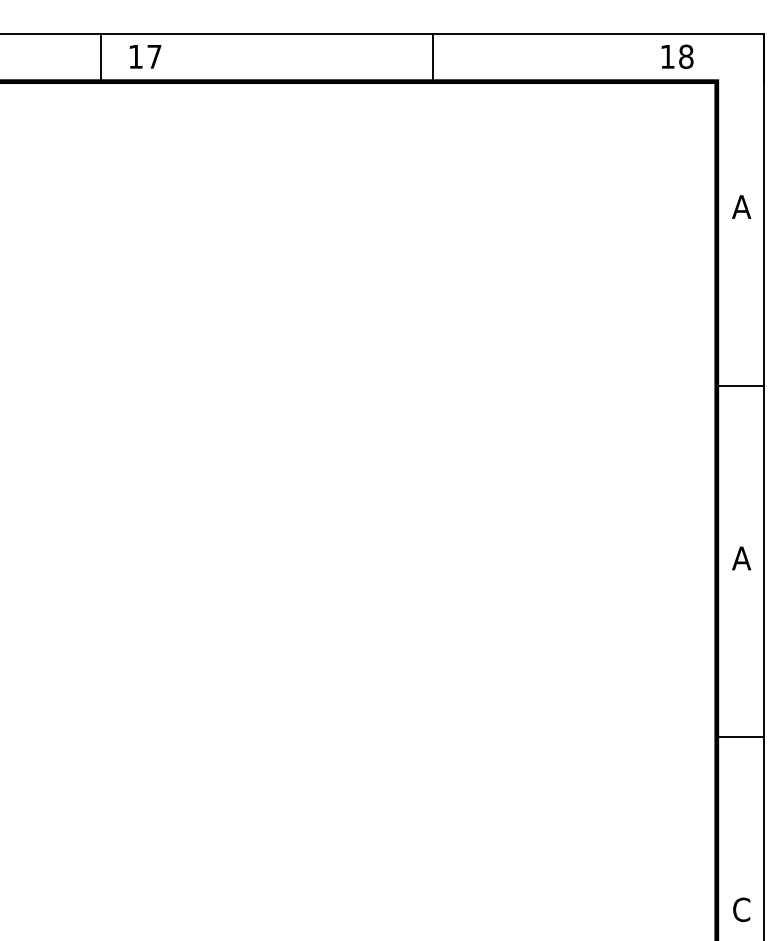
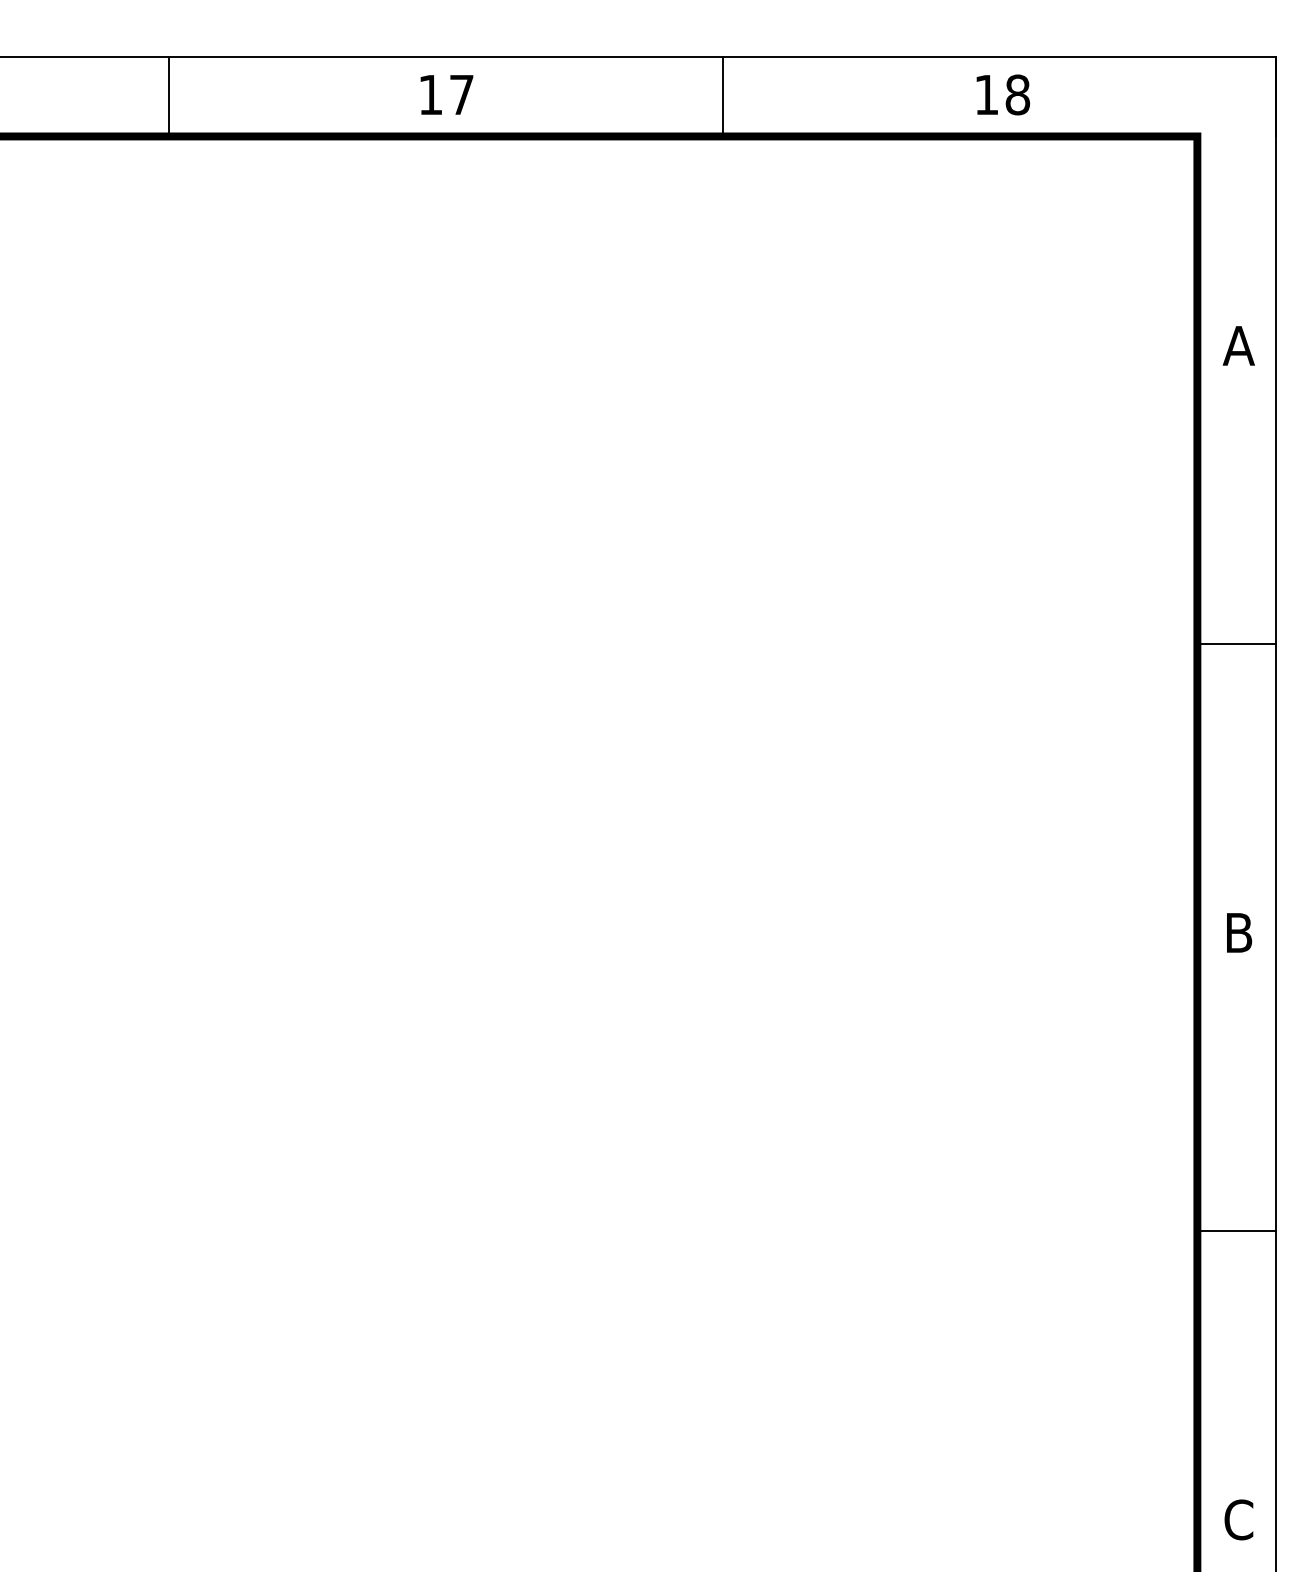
text: (145, 56) -> (446, 94), moved
text: (677, 56) -> (1003, 94), moved
text: (741, 558) -> (1238, 933), A -> B

